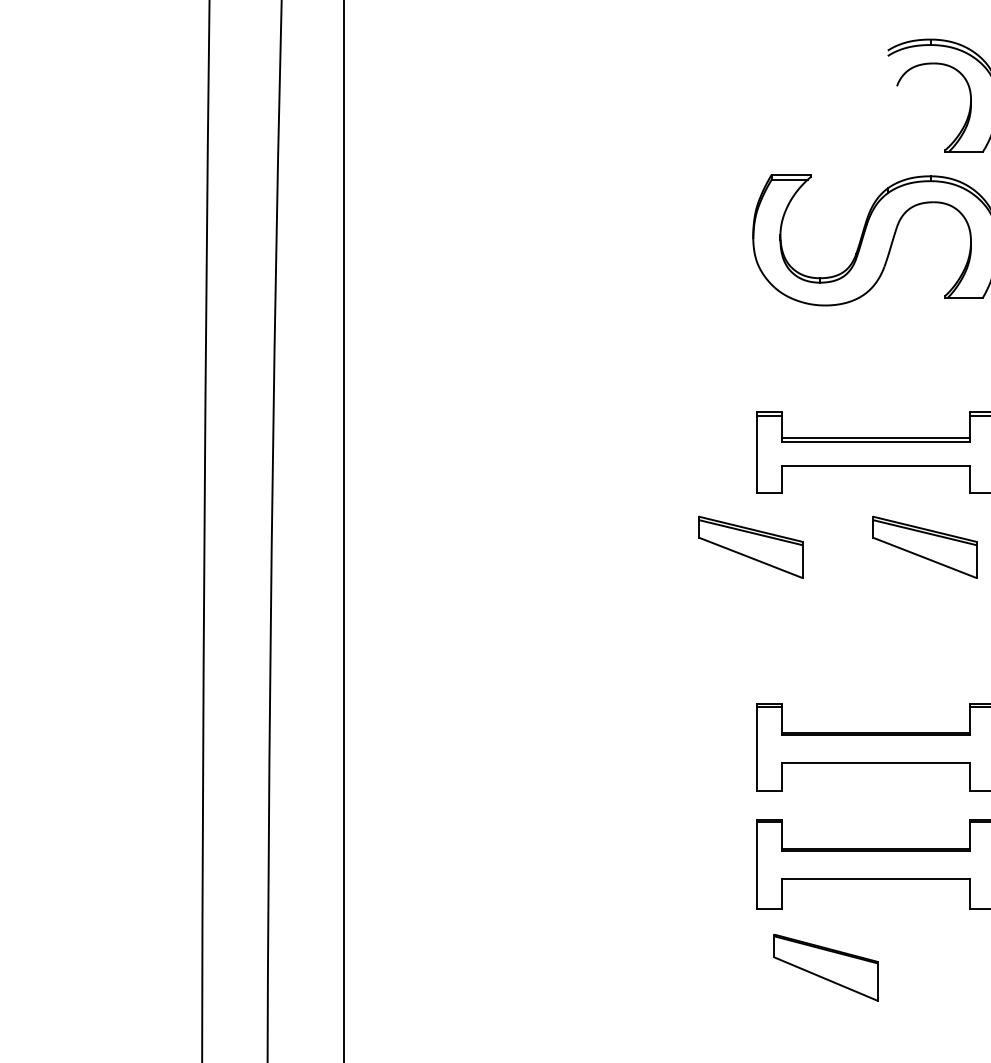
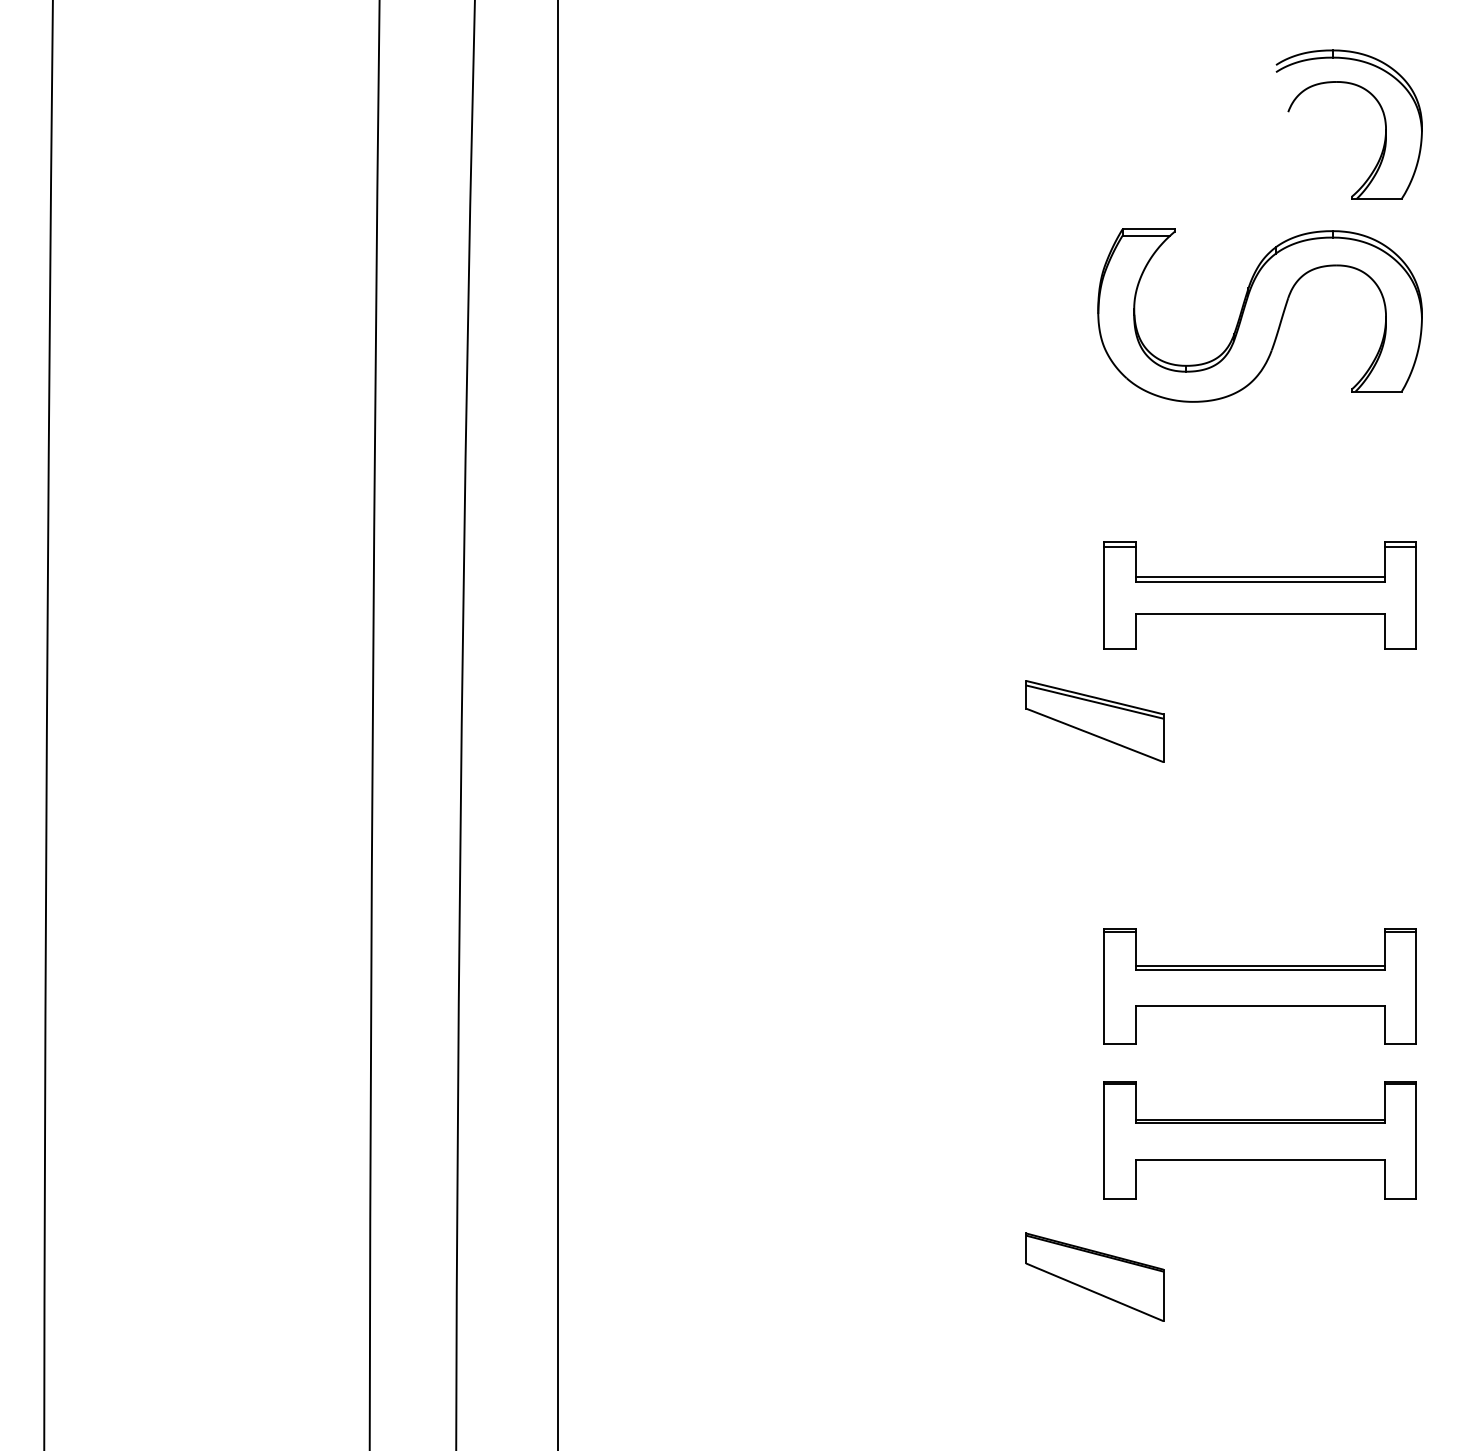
part: (924, 547) -> (1324, 721), removed
part: (826, 967) -> (1094, 1276), moved

